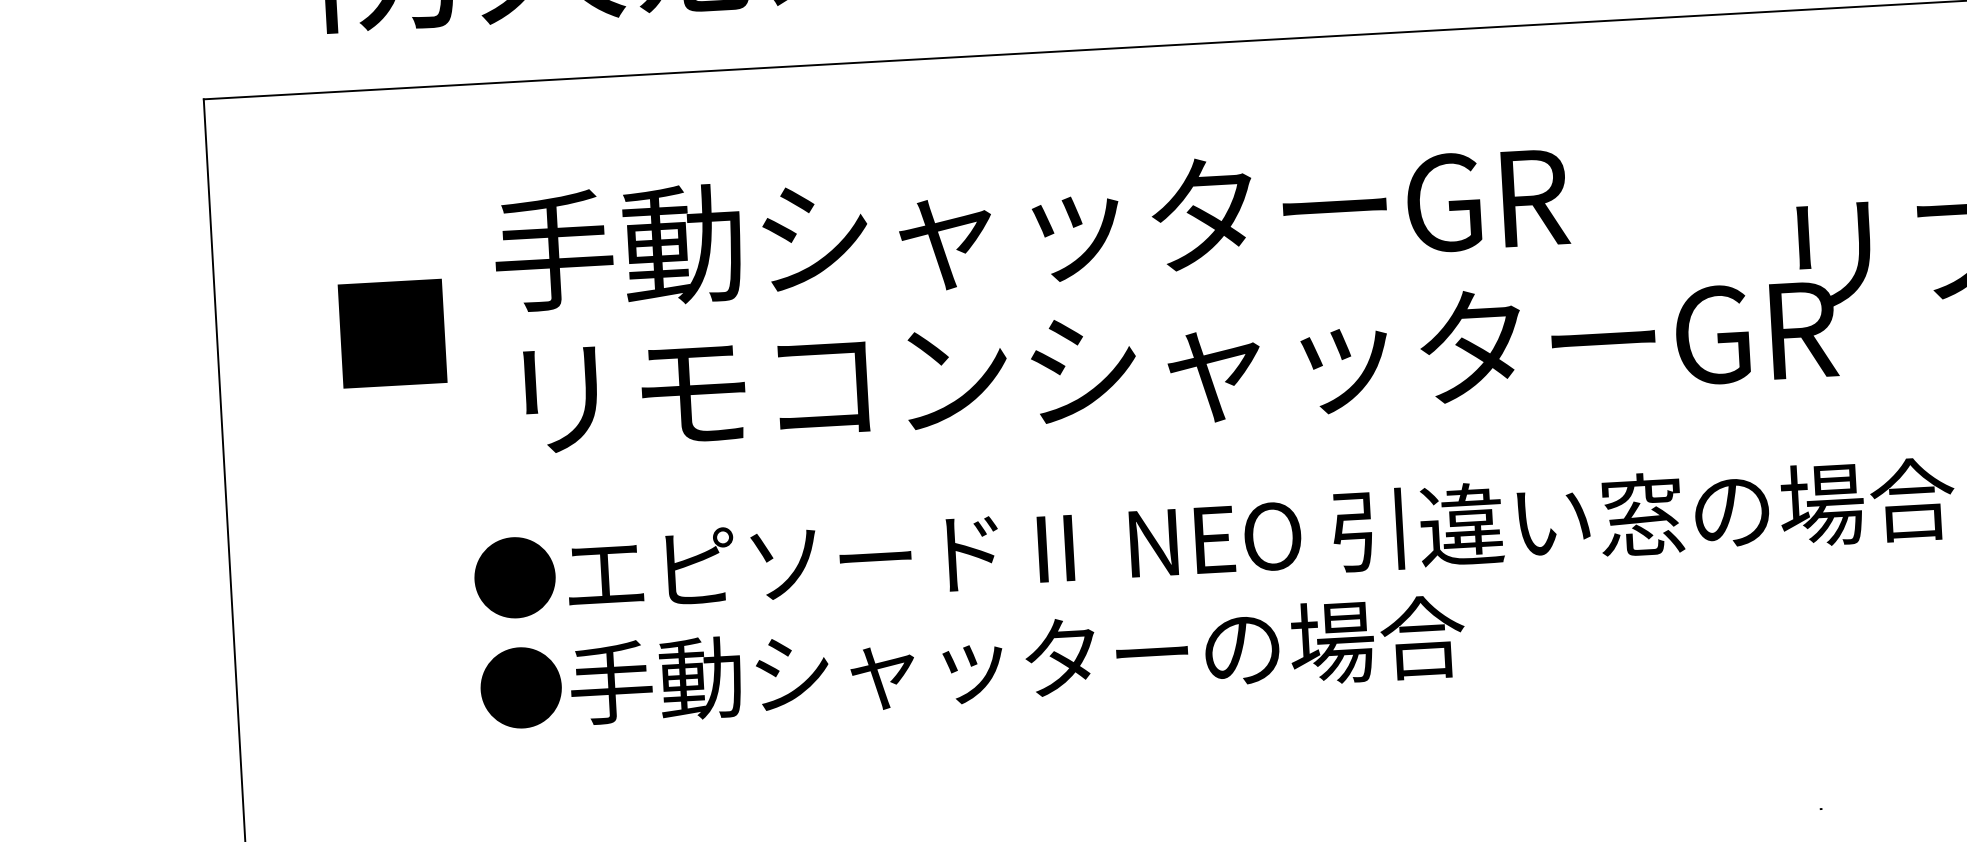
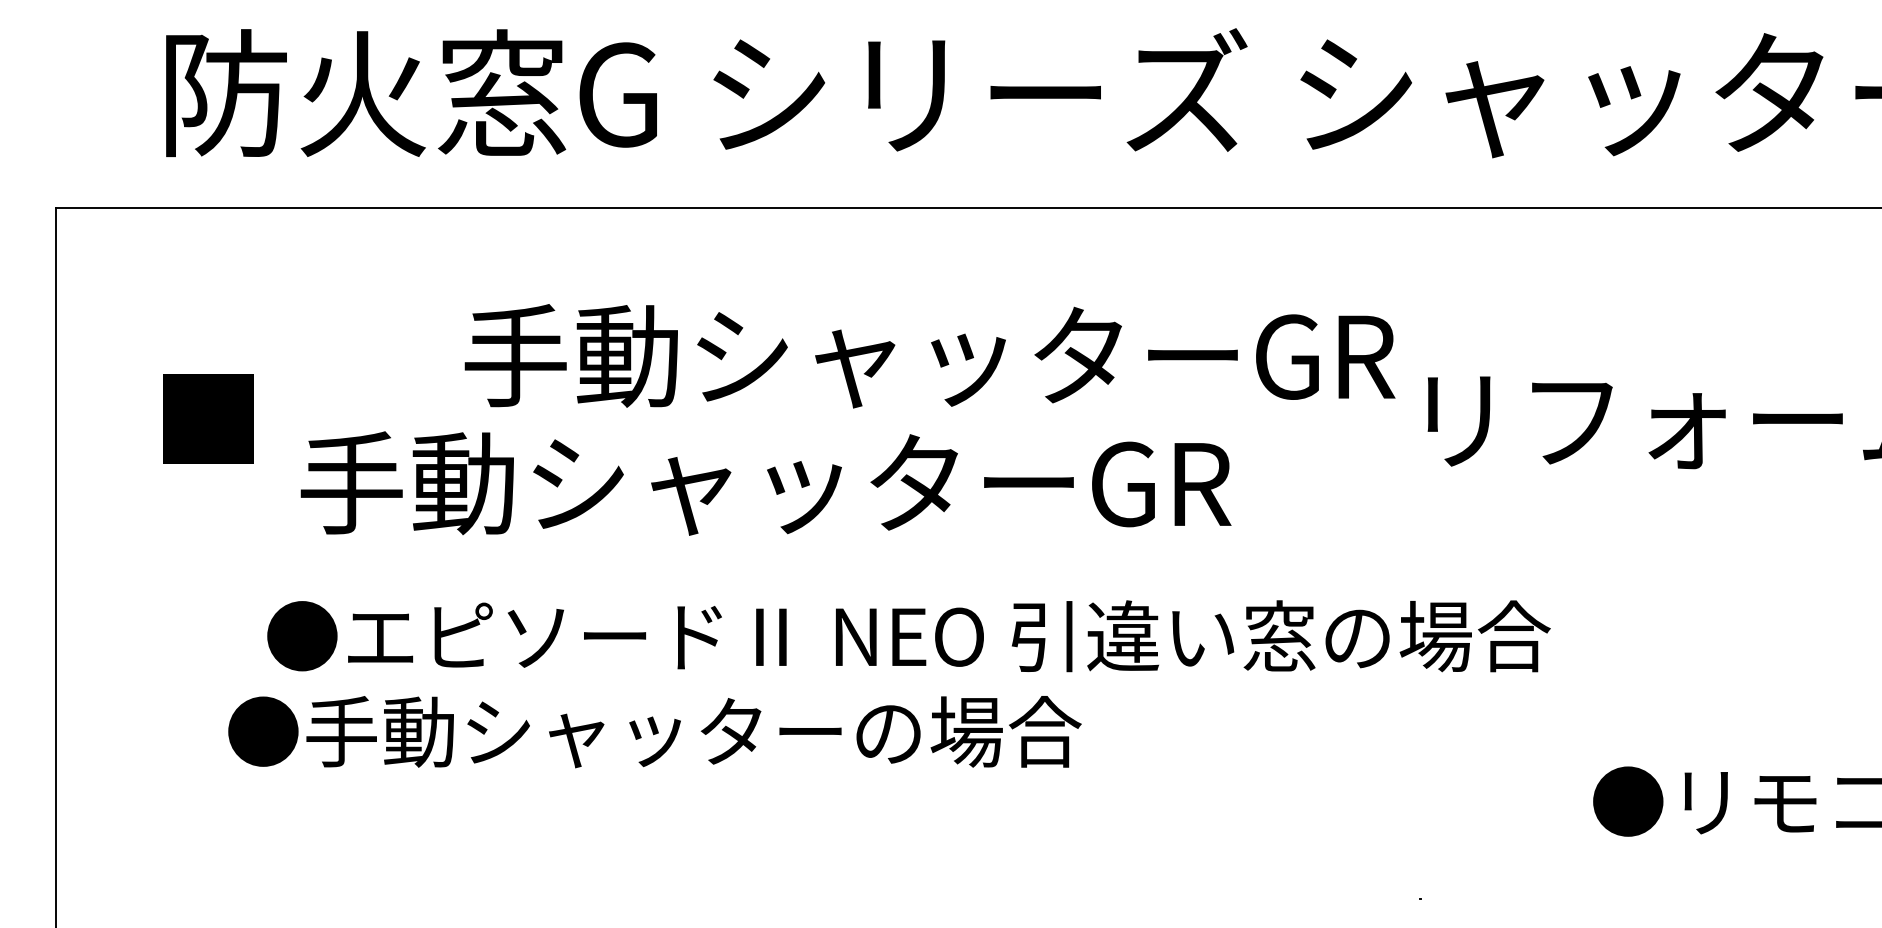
text: (1031, 225) -> (929, 356), moved
text: (1169, 364) -> (878, 483), リモコンシャッターGR -> 手動シャッターGR
text: (972, 663) -> (654, 732), moved

